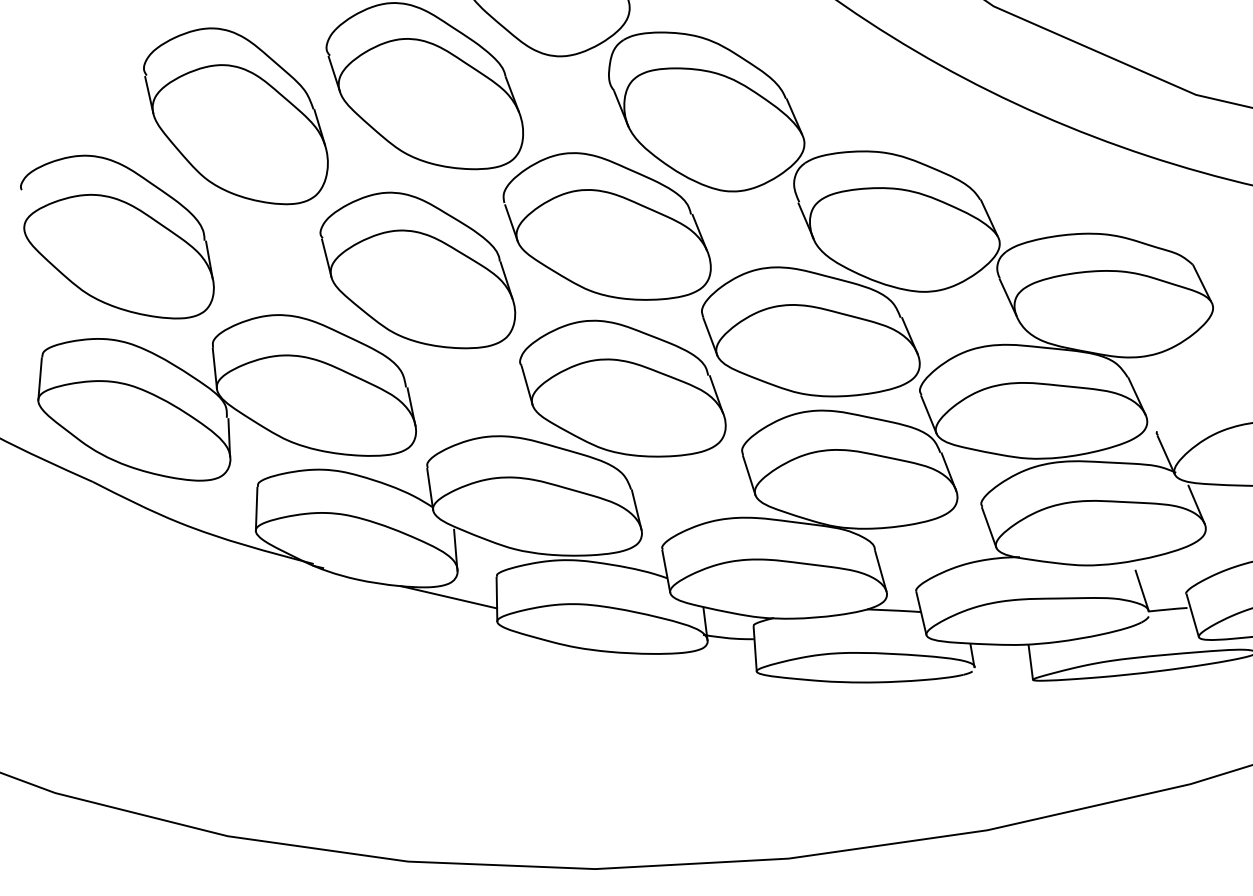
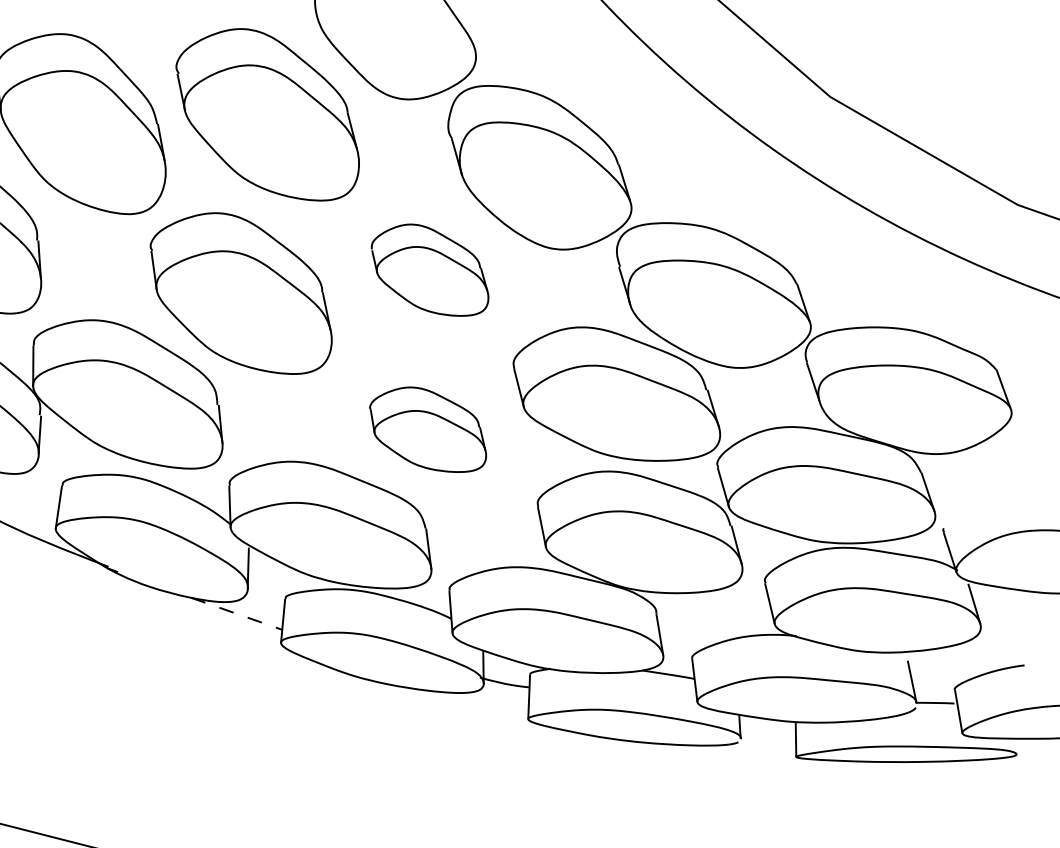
part: (606, 226) -> (429, 269), size x0.6
part: (622, 388) -> (427, 429), size x0.6
line: (449, 597) -> (237, 614), solid -> dashed

